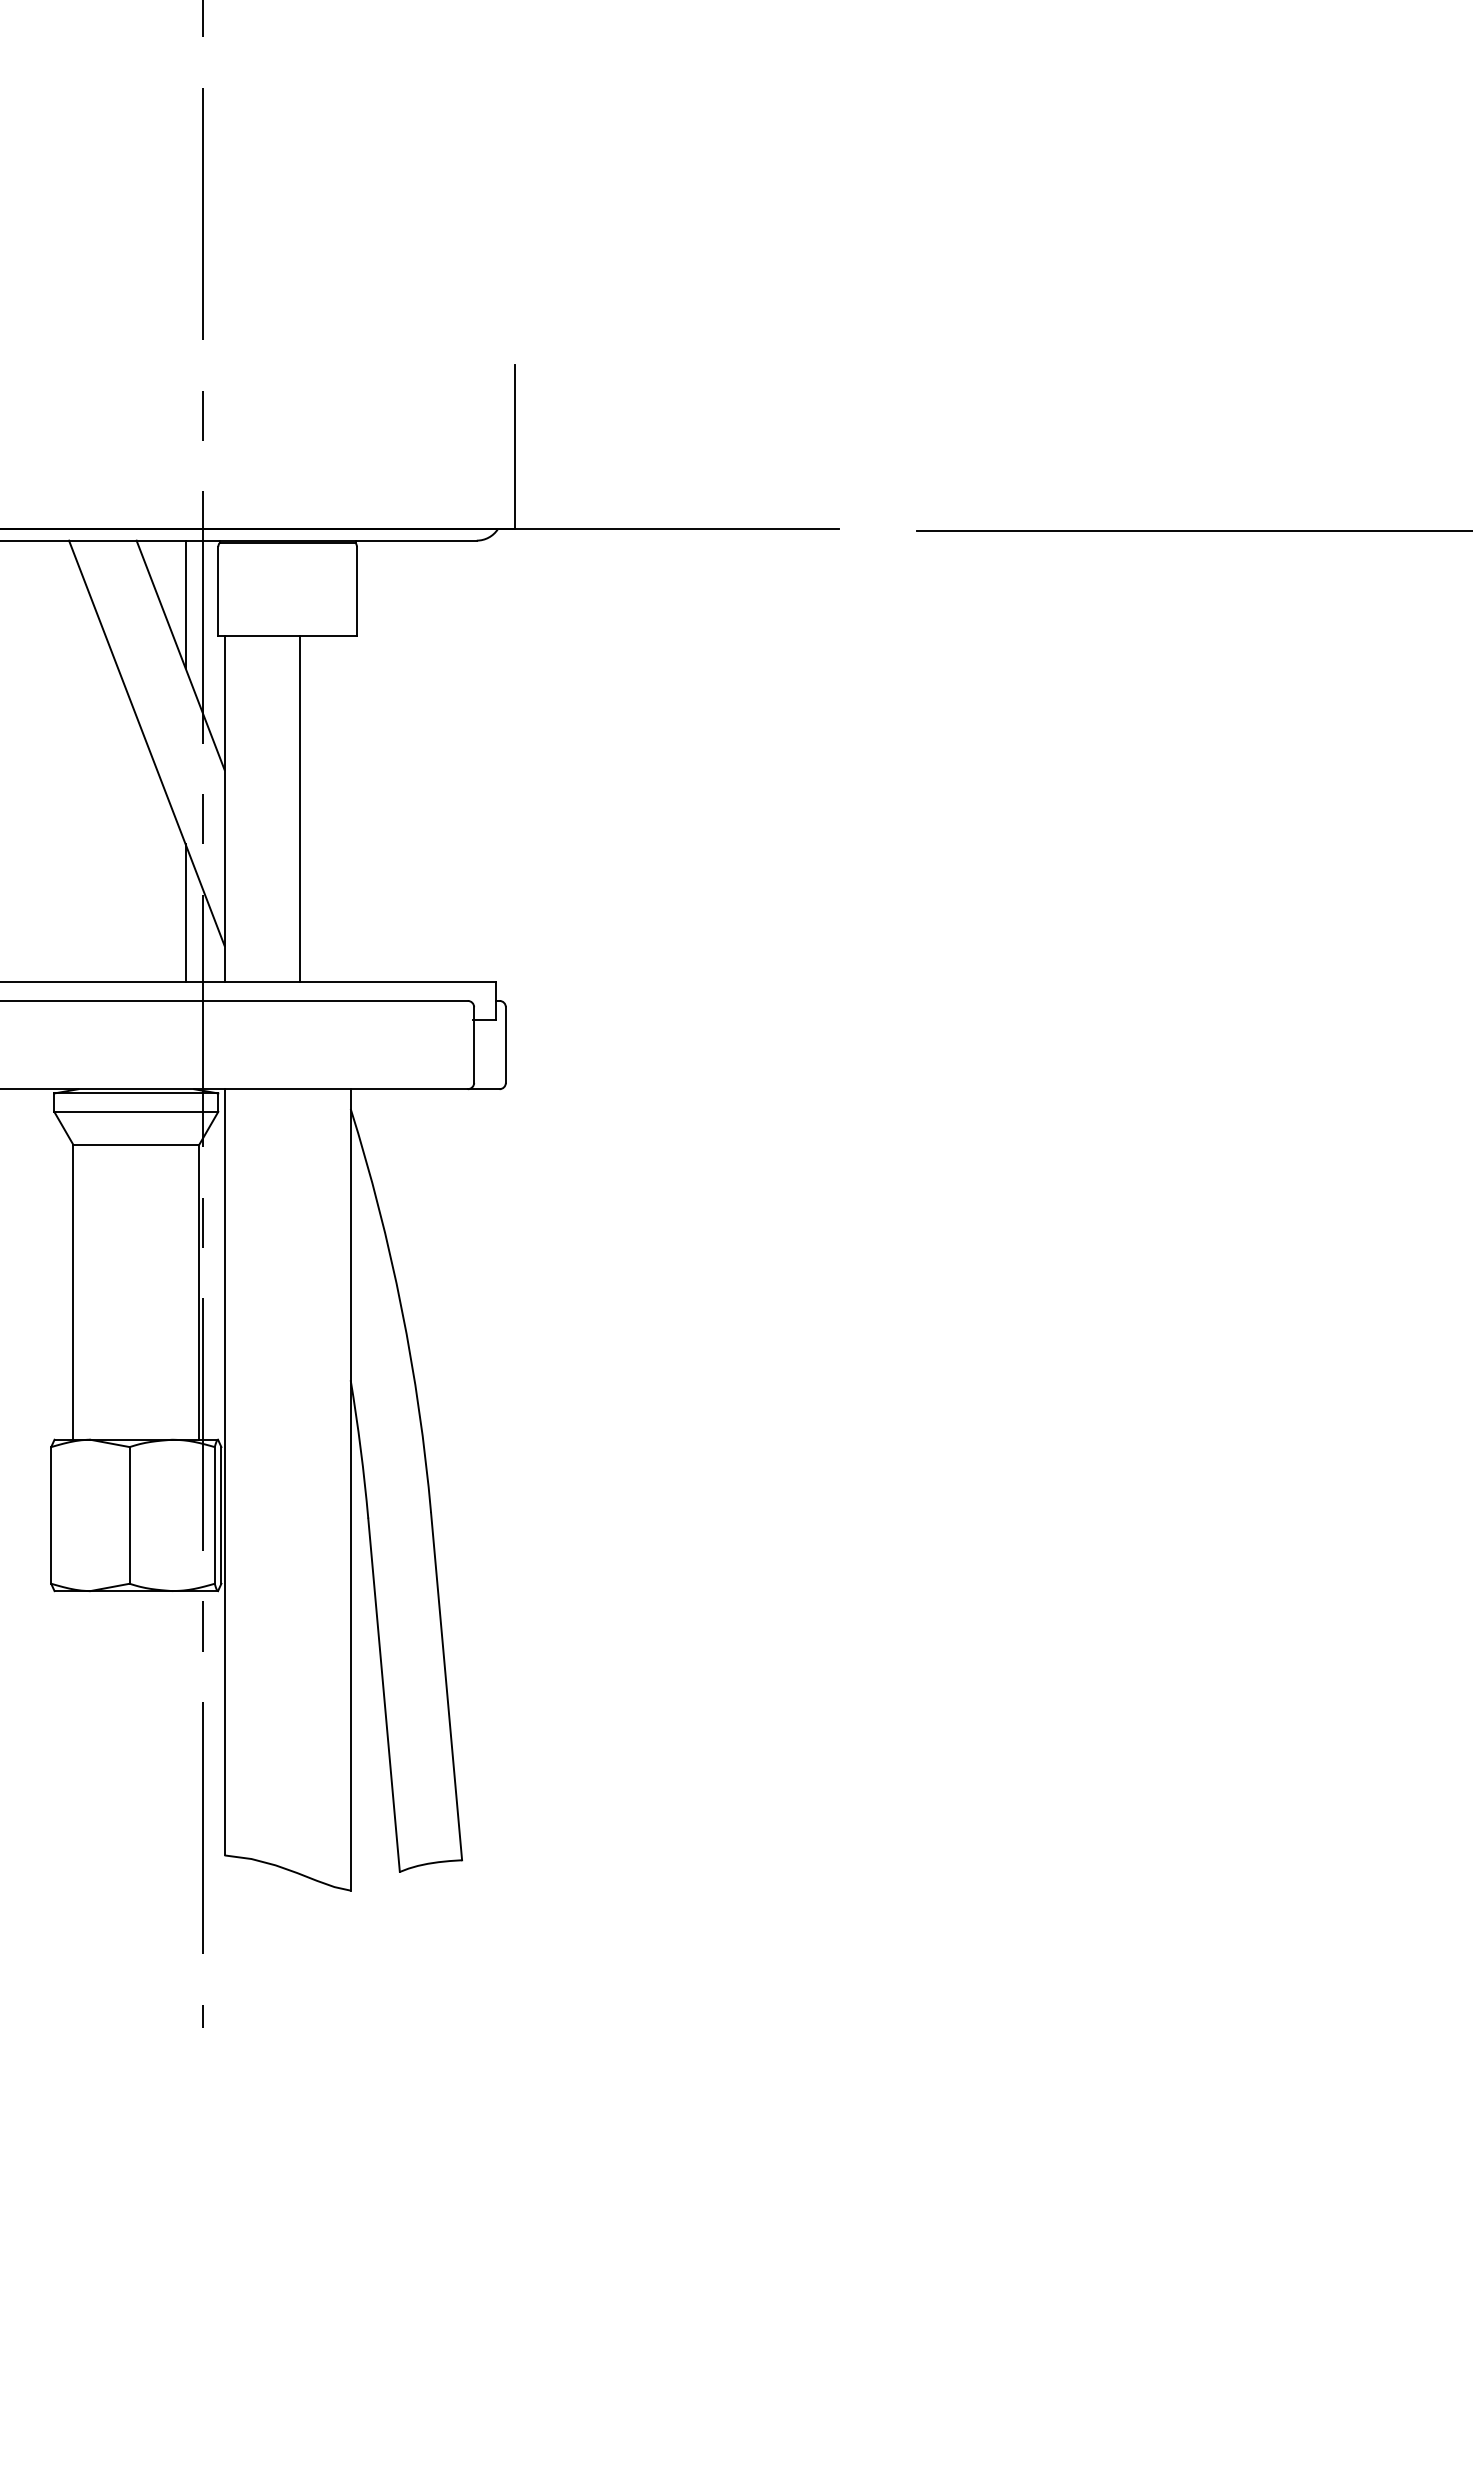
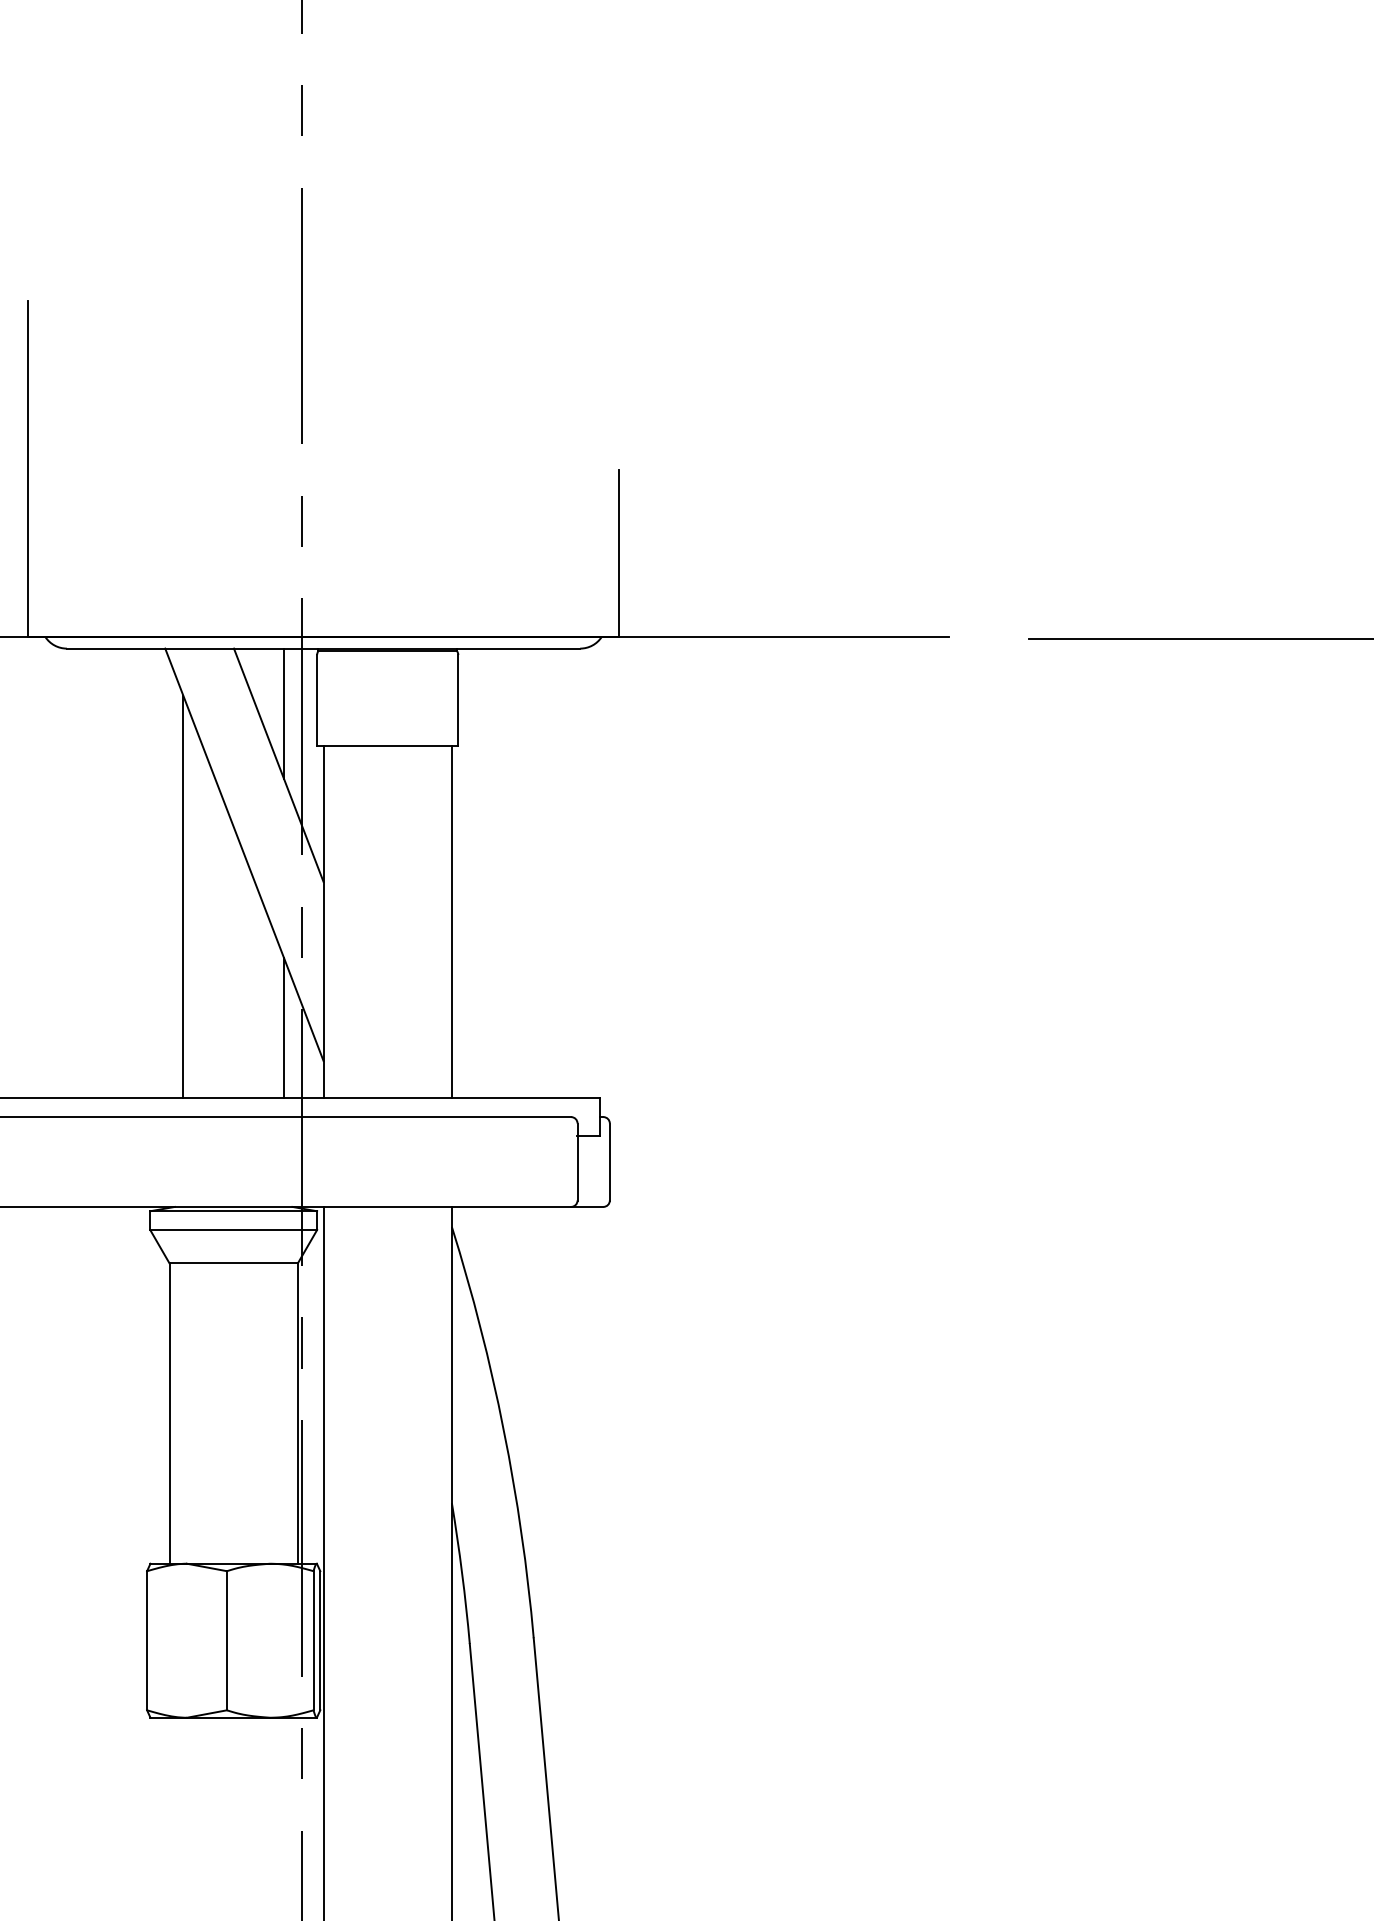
line: (86, 784) -> (183, 896), added
line: (299, 809) -> (451, 922), moved

